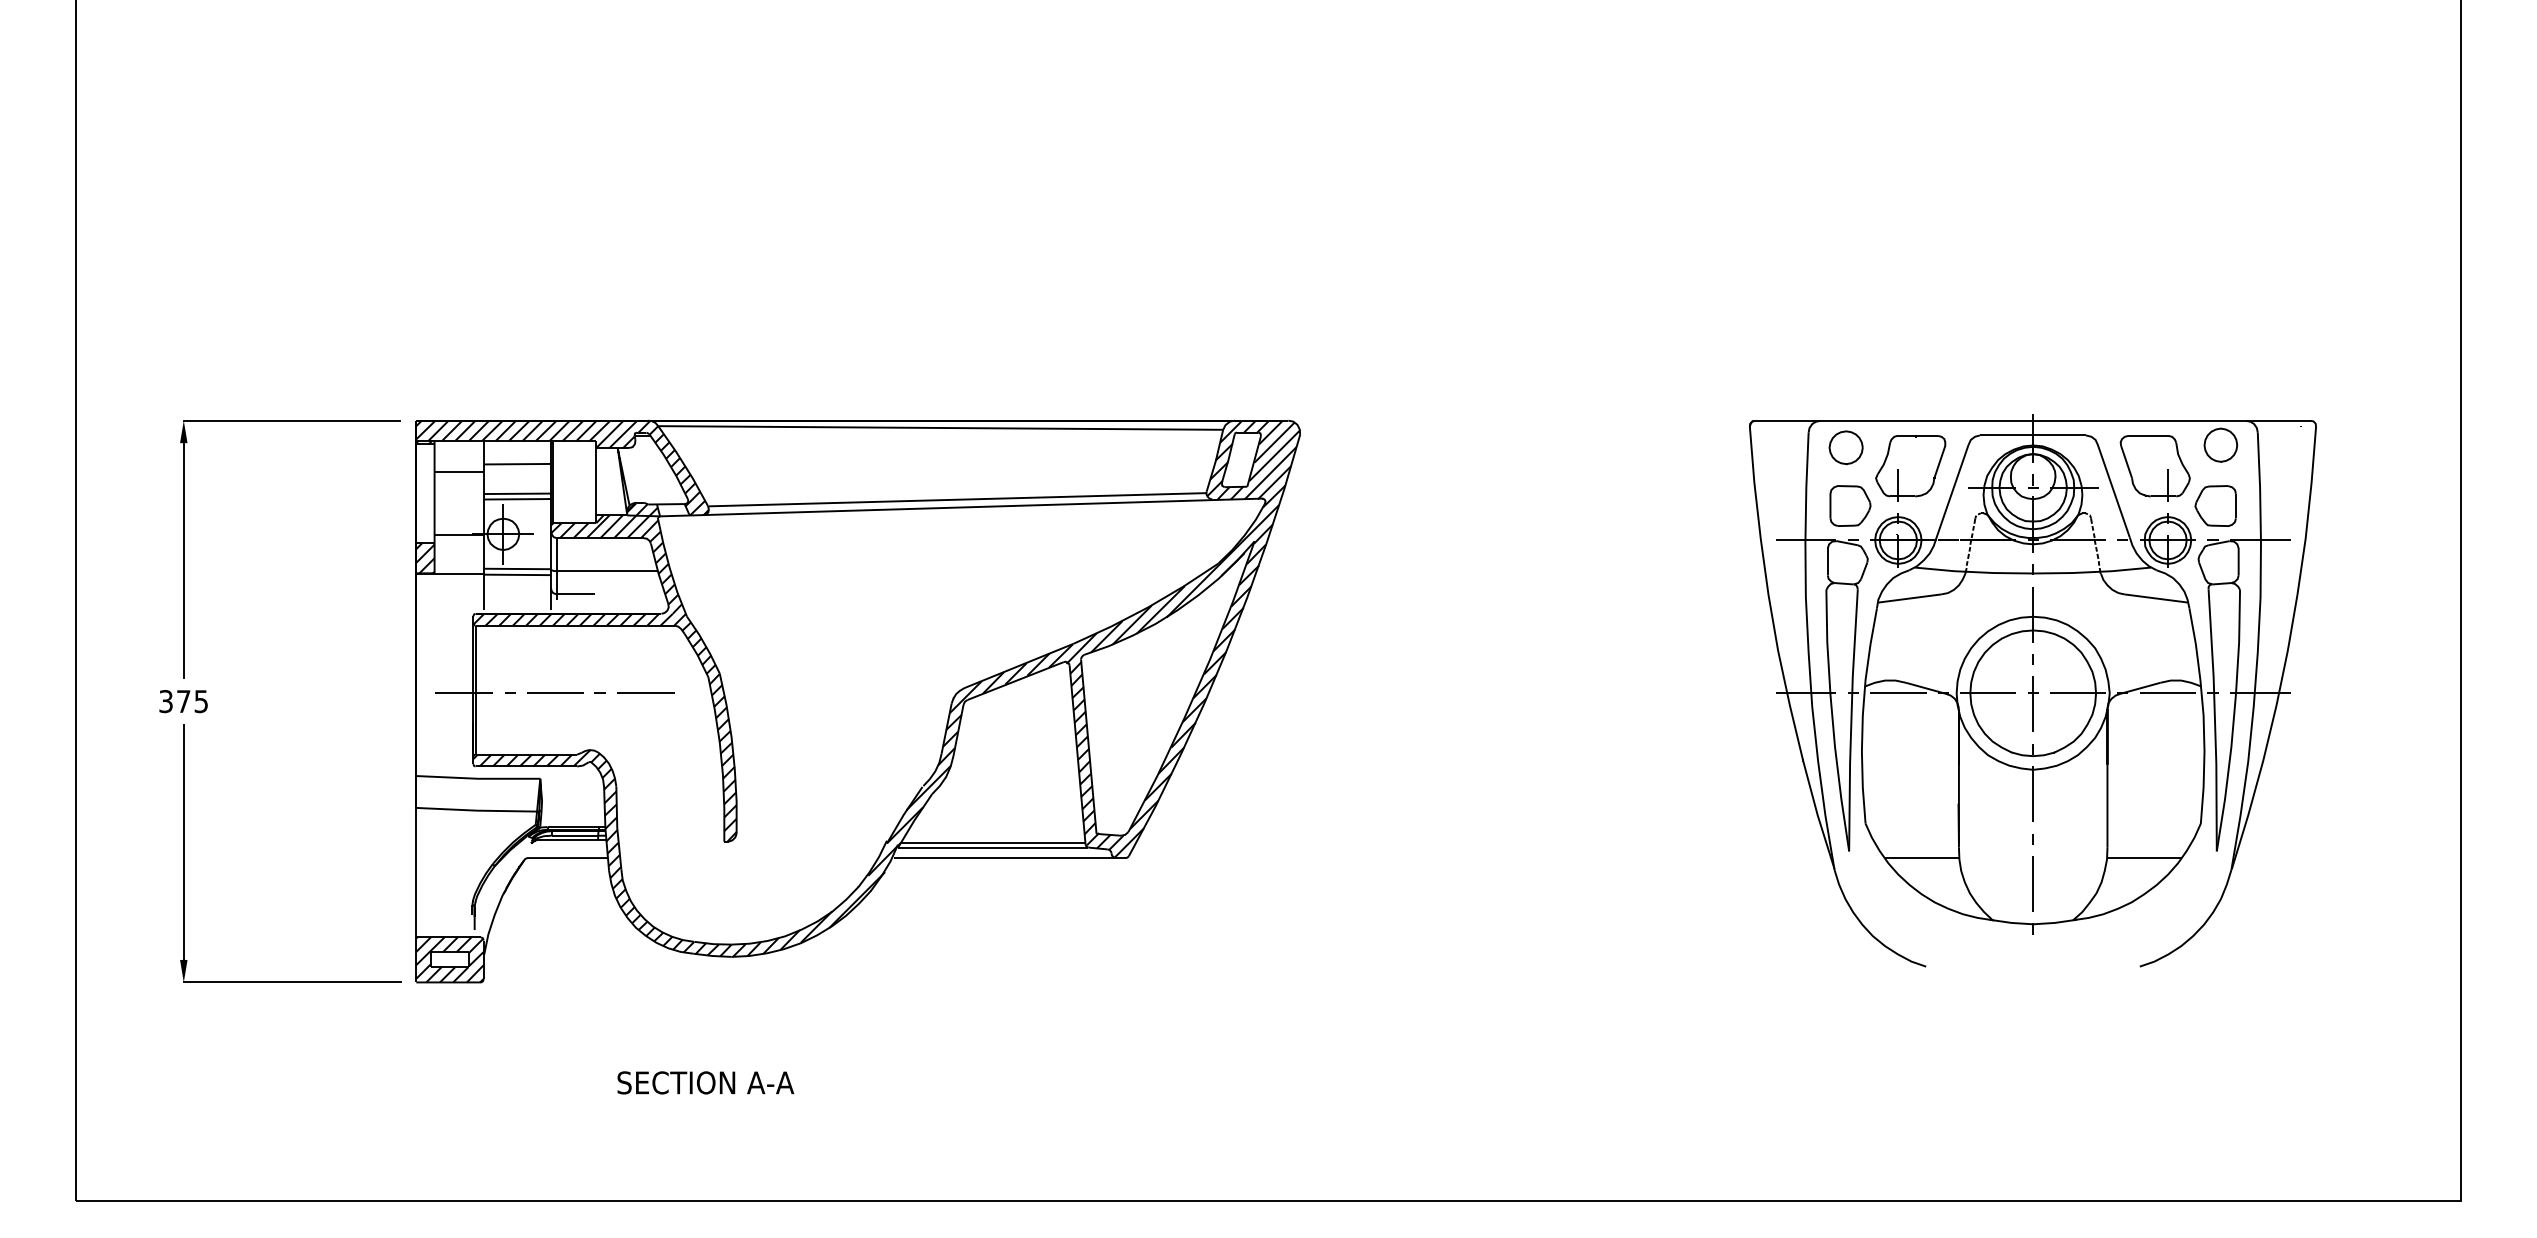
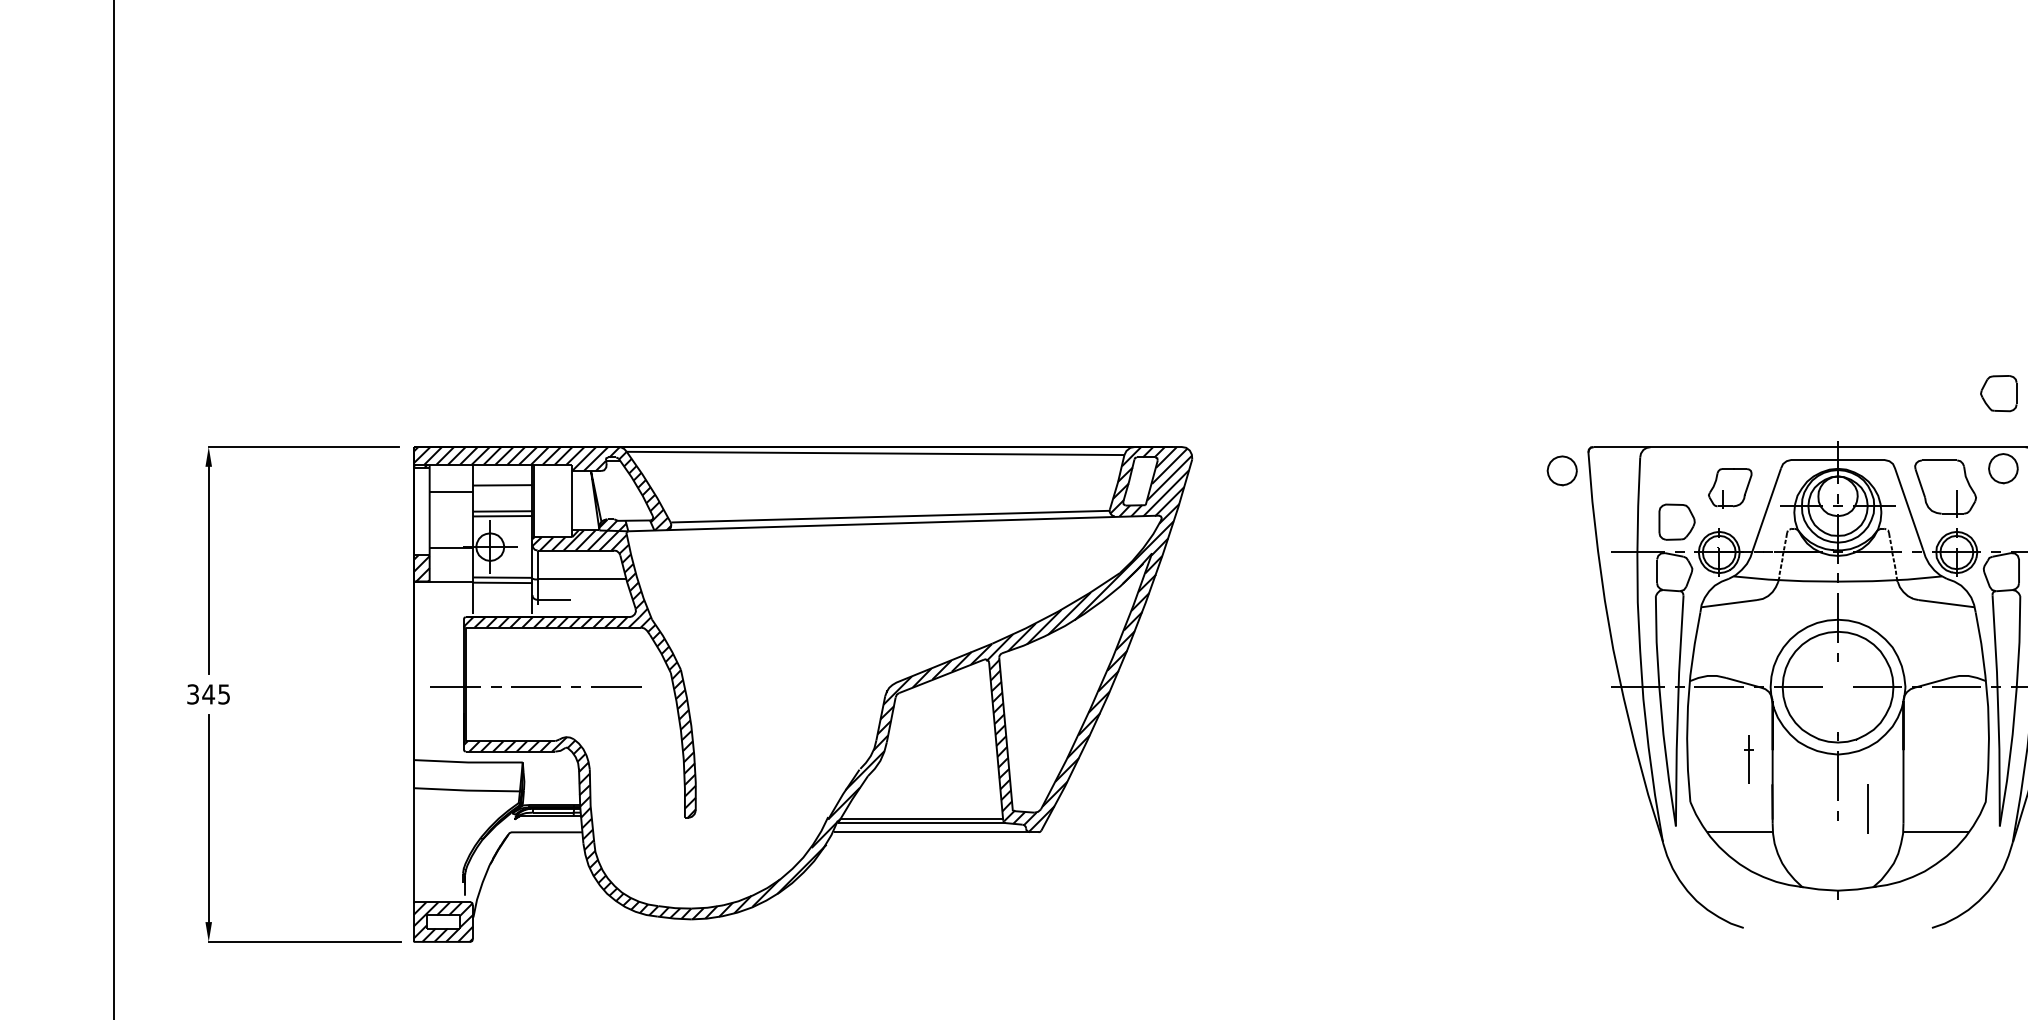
part: (1845, 447) -> (1561, 470), moved
part: (1910, 468) -> (1729, 489), size x0.7
part: (2215, 505) -> (1998, 393), moved
text: (183, 701) -> (208, 694), 375 -> 345
part: (2033, 703) -> (1749, 758), moved
line: (2032, 883) -> (1867, 808), moved

